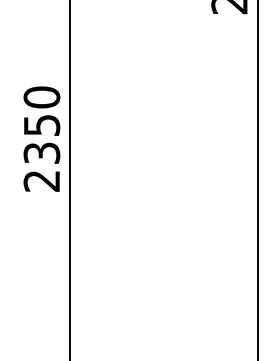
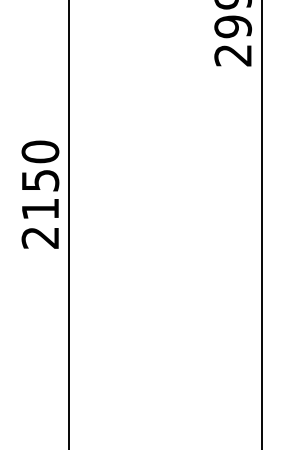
text: (41, 153) -> (40, 209), 2350 -> 2150

